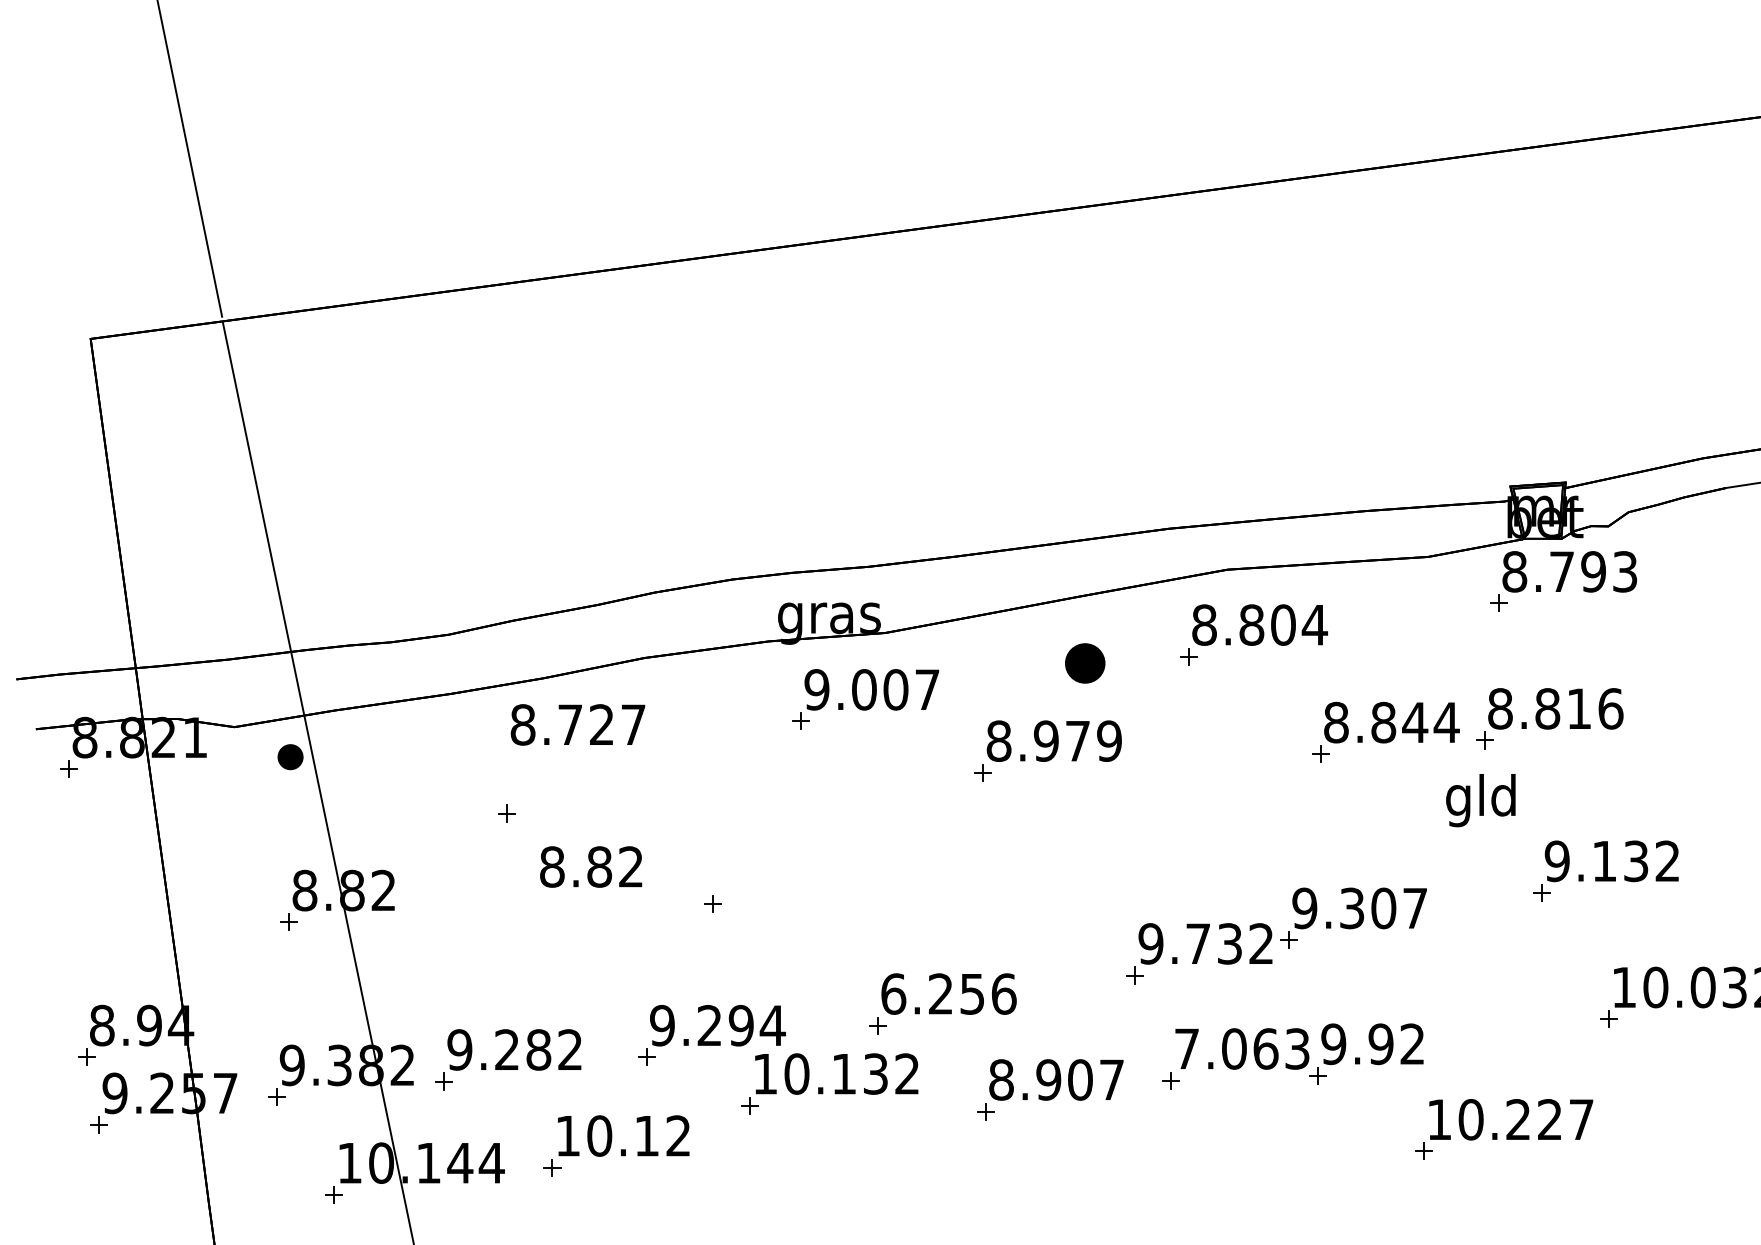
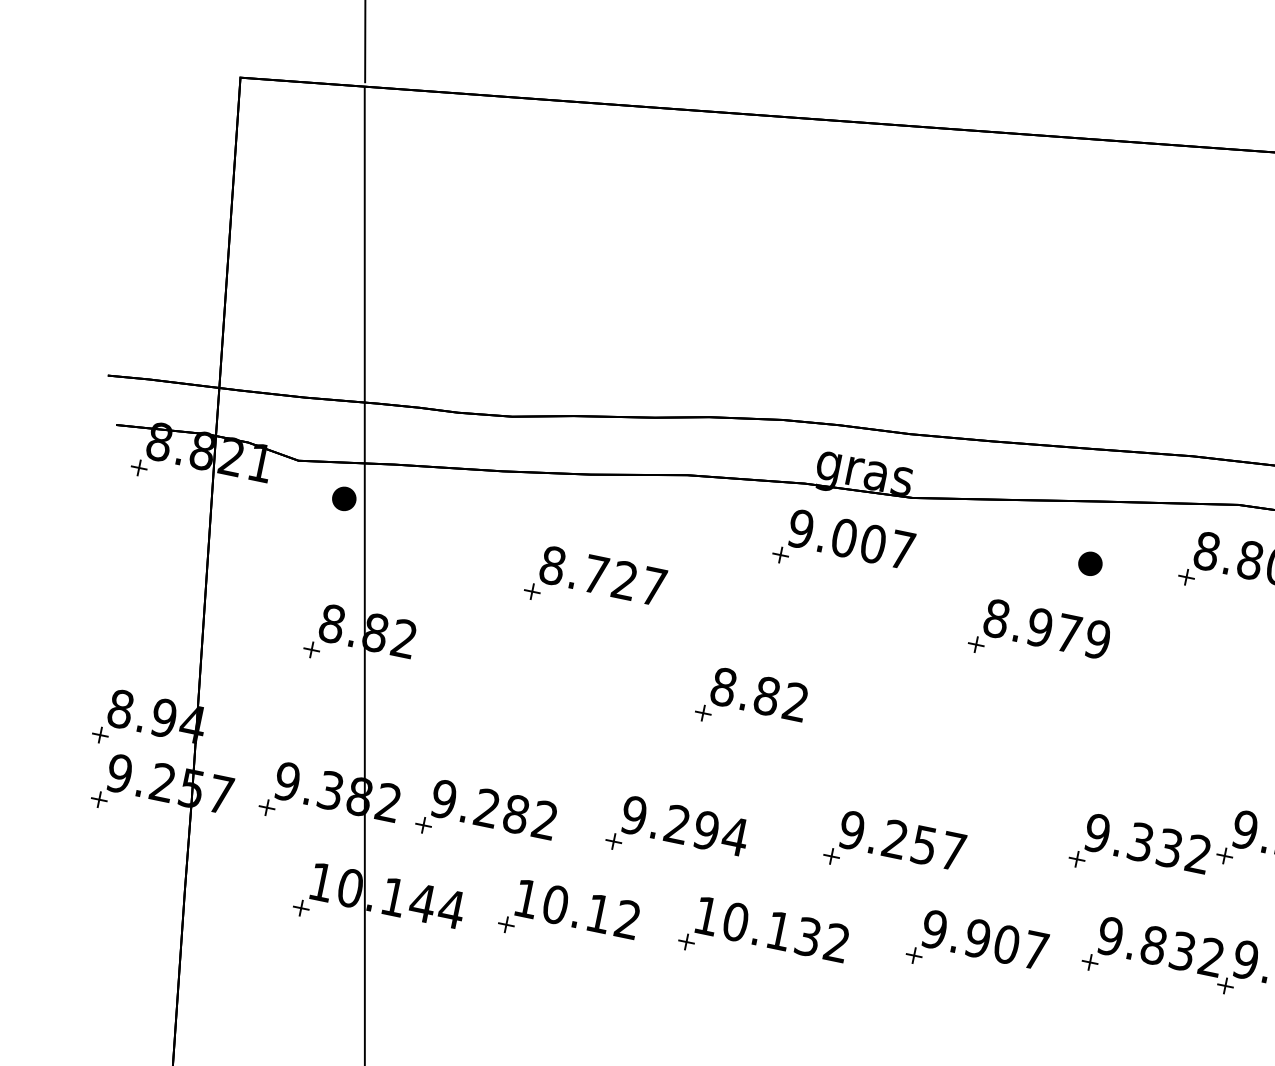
part: (1085, 663) -> (1090, 563), size x0.62
part: (865, 699) -> (843, 547), moved
text: (577, 724) -> (602, 575), moved
text: (591, 866) -> (759, 694), moved
text: (1198, 943) -> (1140, 841), 9.732 -> 9.332
text: (948, 993) -> (902, 840), 6.256 -> 9.257
text: (1241, 1048) -> (1160, 946), 7.063 -> 9.832
text: (1001, 1079) -> (934, 929), 8.907 -> 9.907
part: (823, 1087) -> (757, 939), moved

